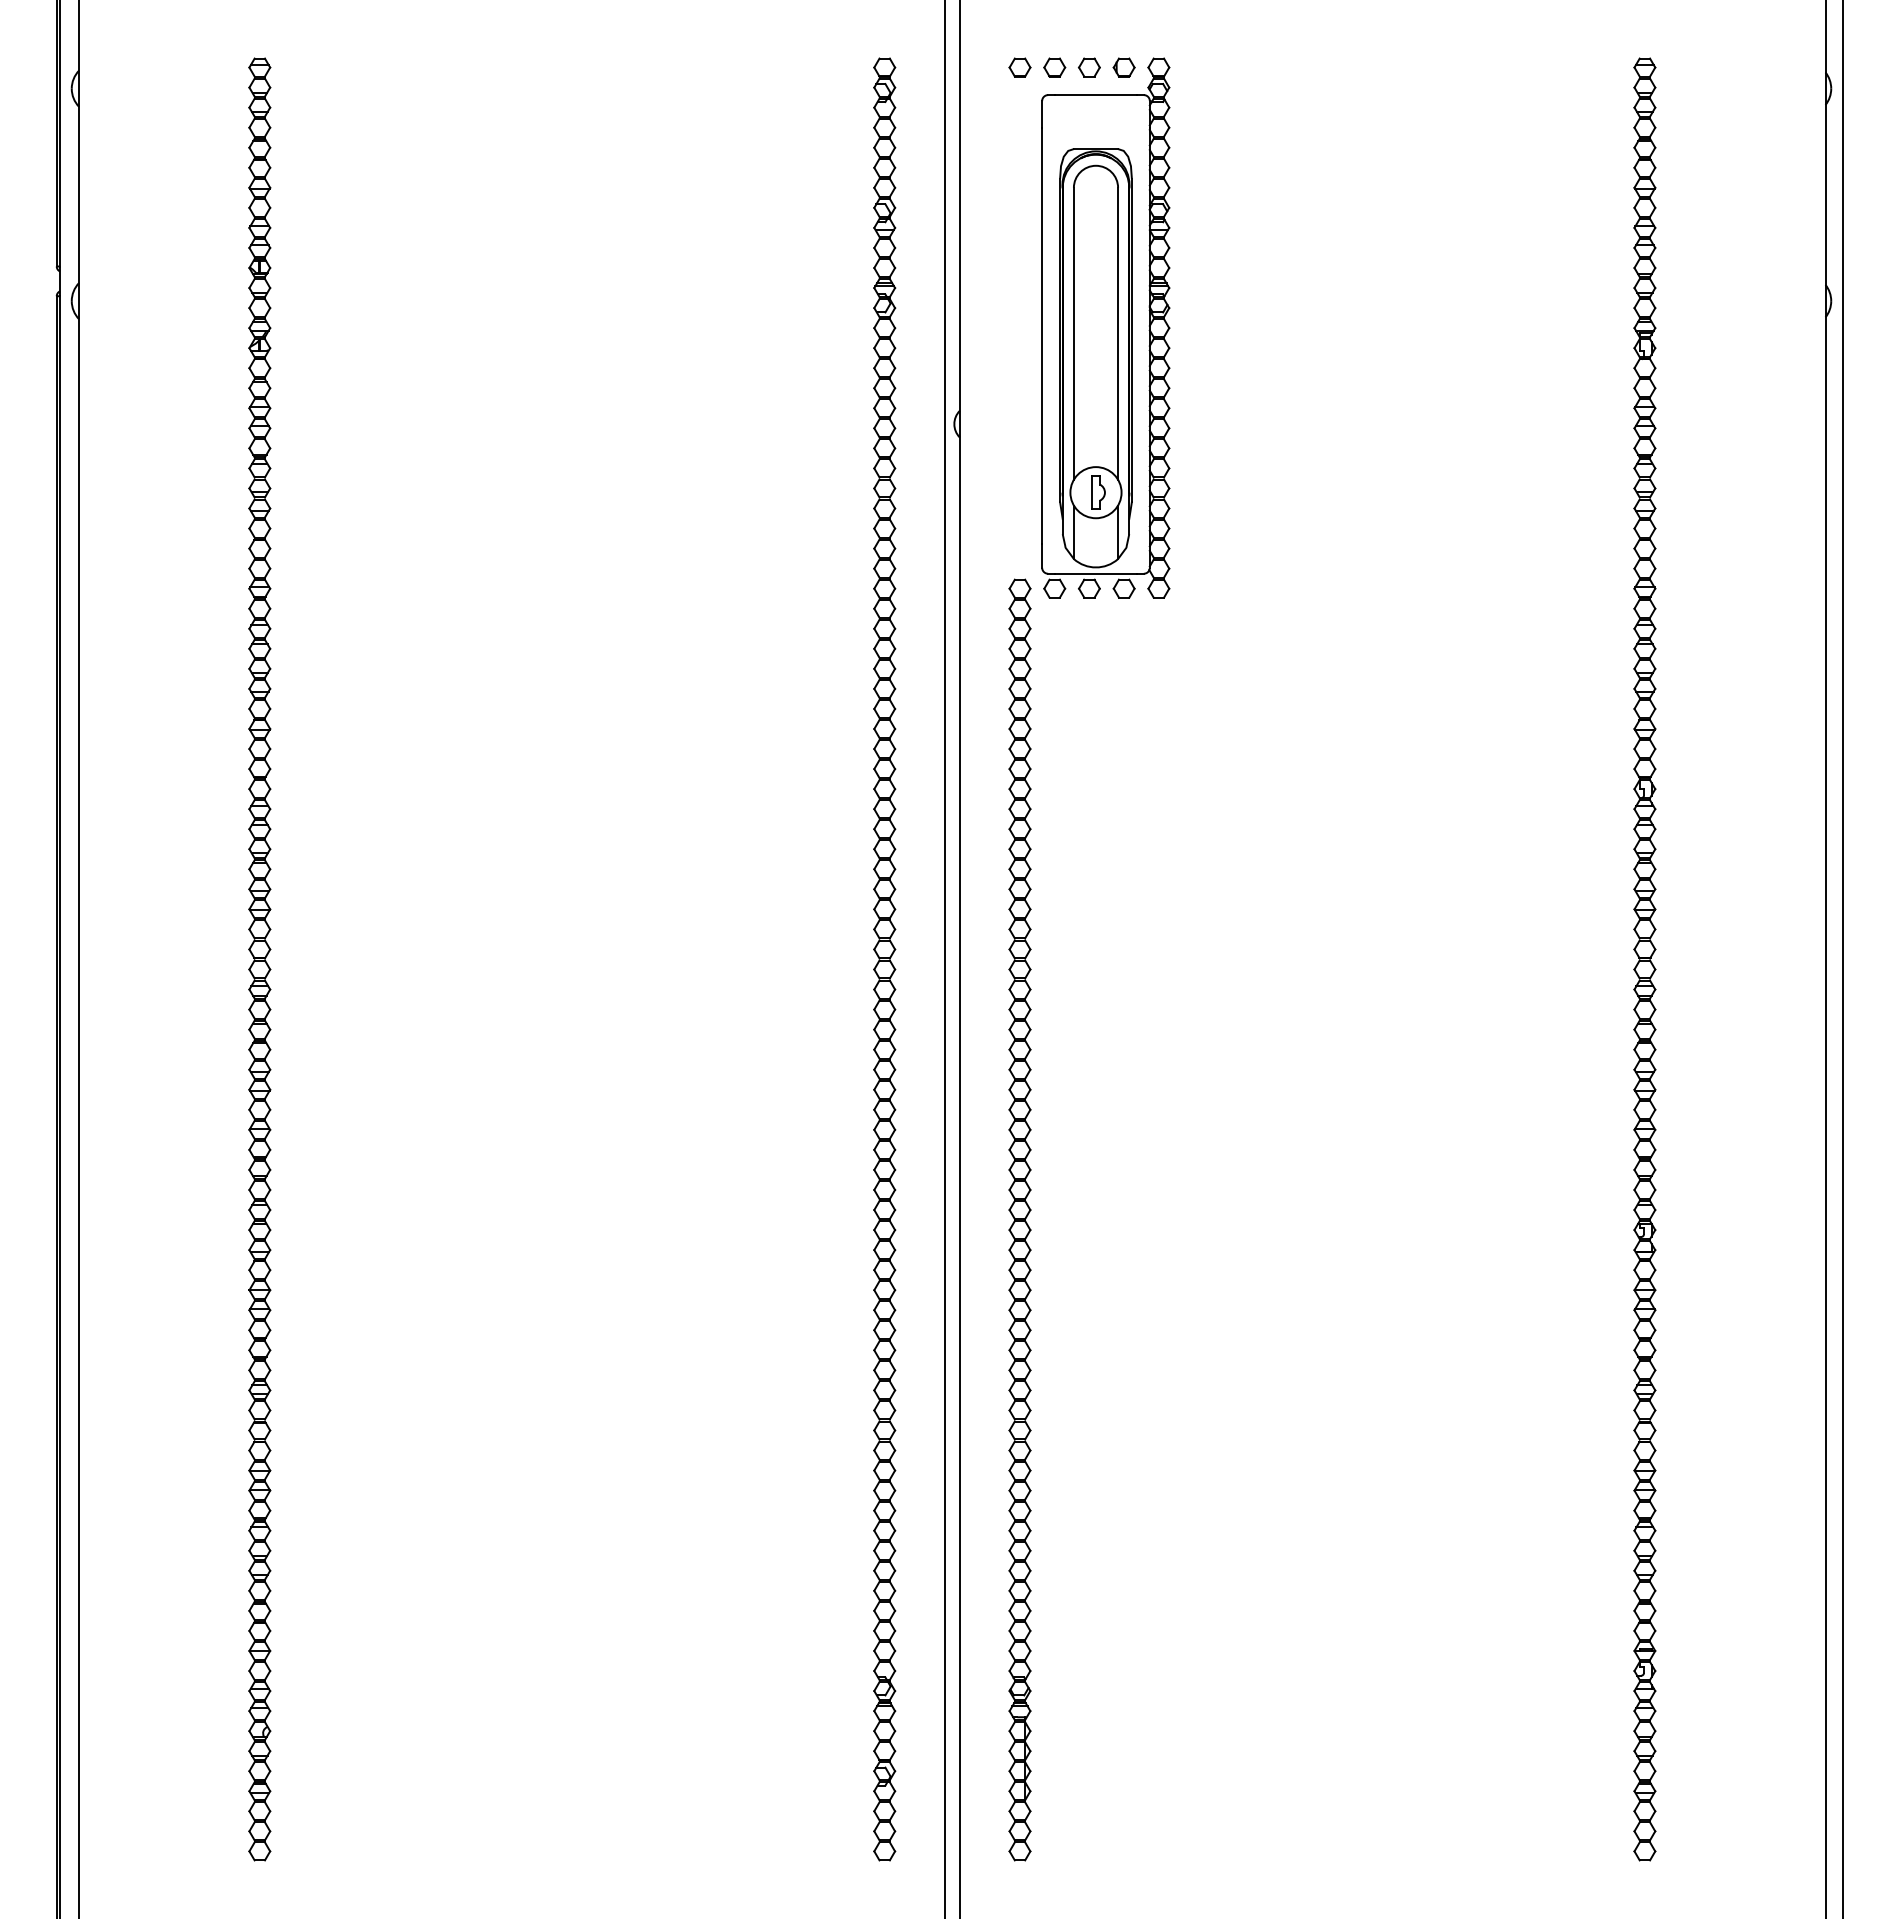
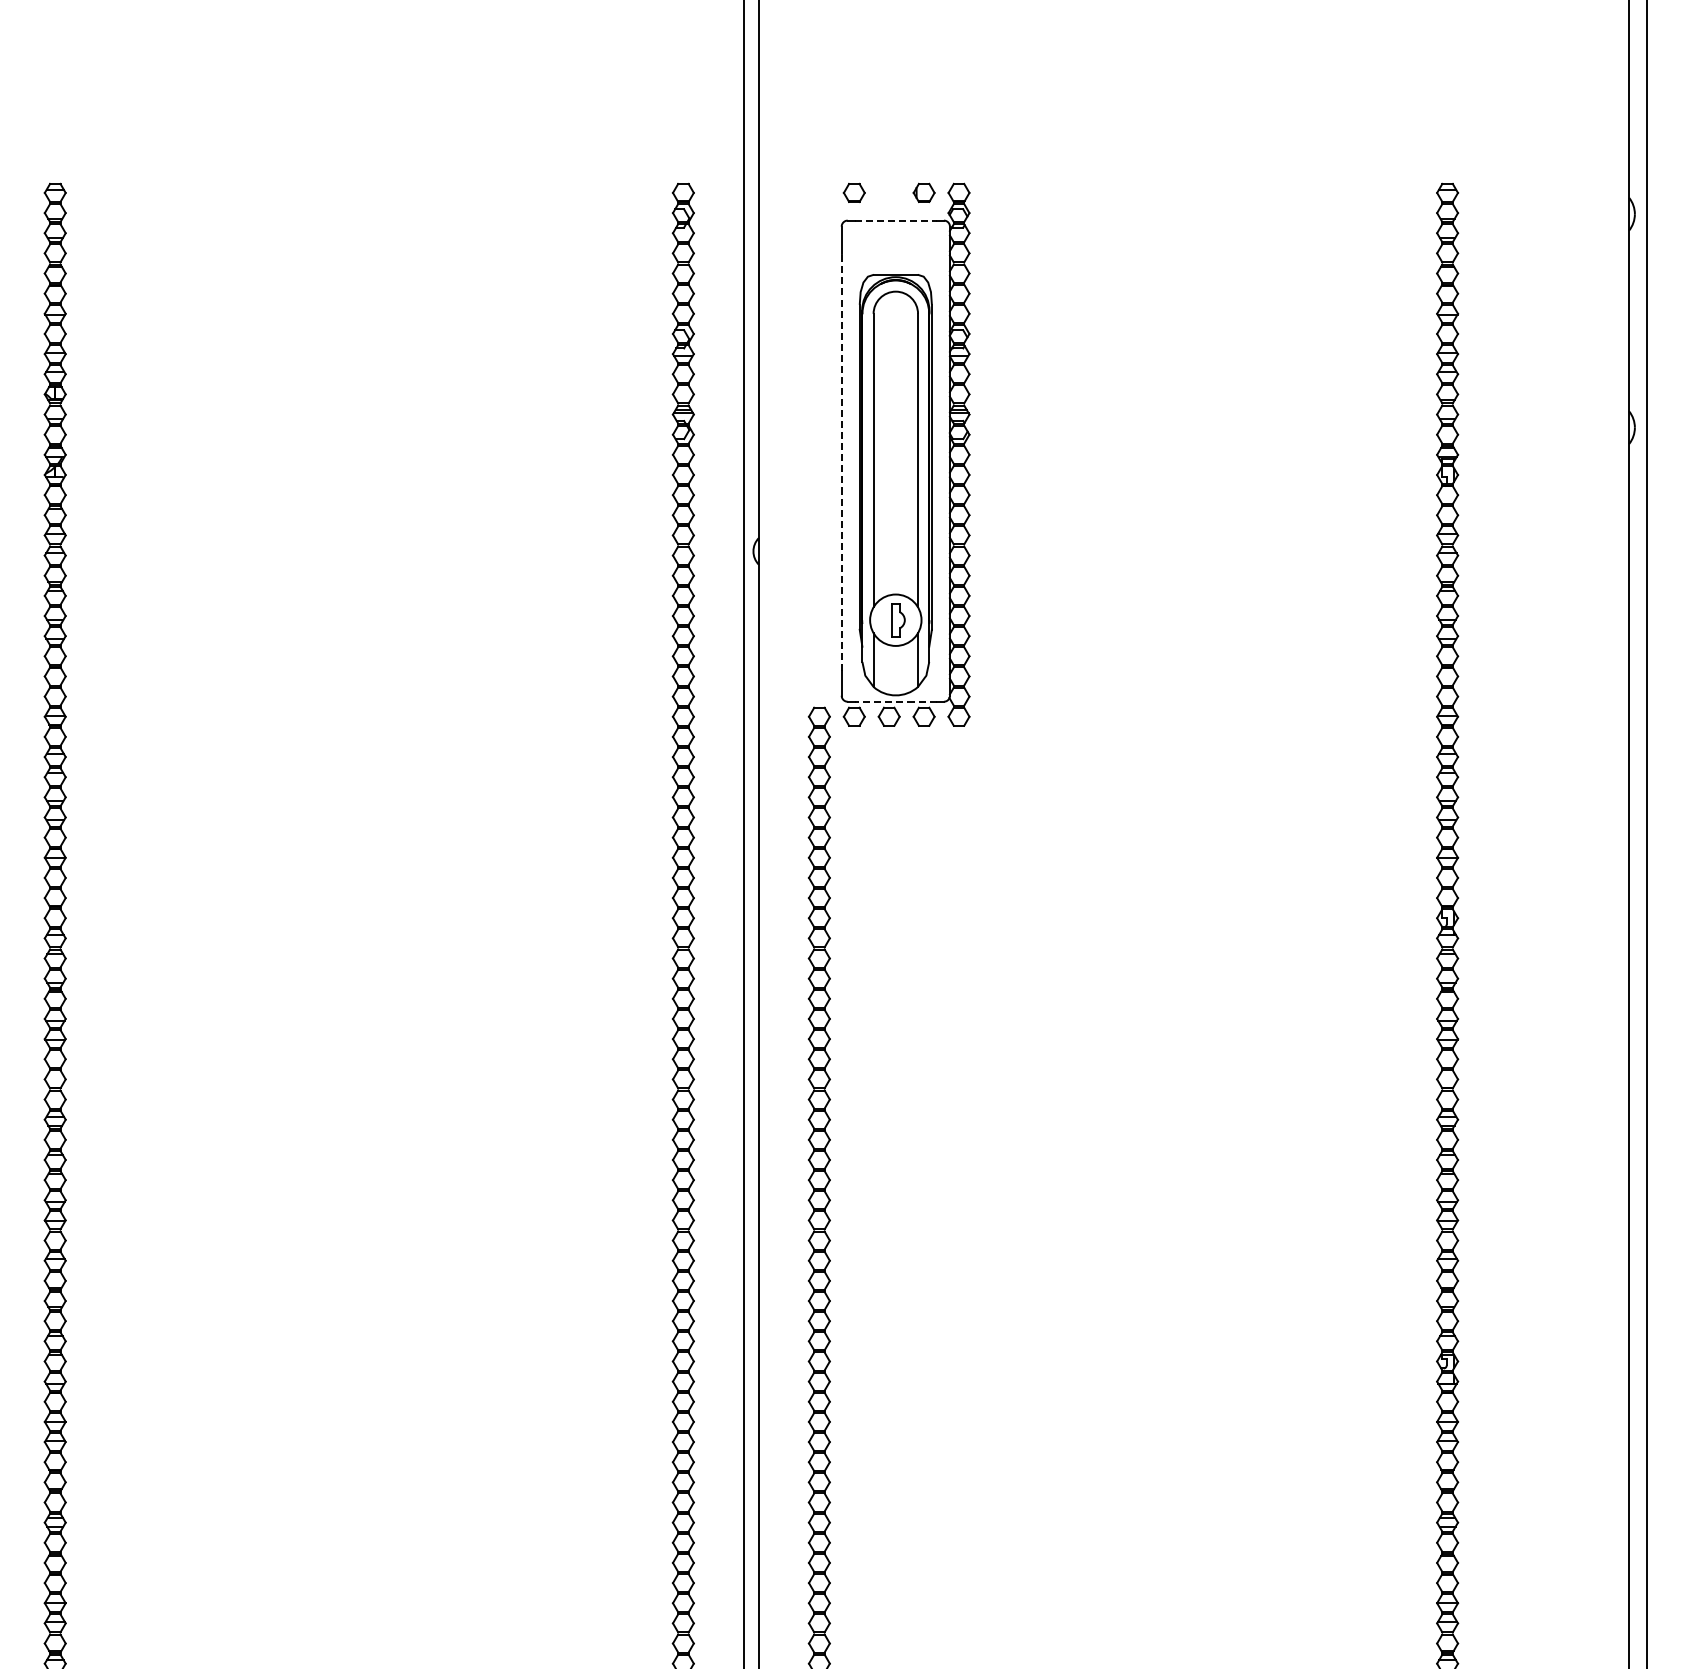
part: (1019, 67) -> (818, 192), removed
part: (1088, 67) -> (888, 192), removed
line: (1095, 95) -> (895, 221), solid -> dashed
line: (1042, 335) -> (842, 462), solid -> dashed
line: (1095, 573) -> (895, 701), solid -> dashed

